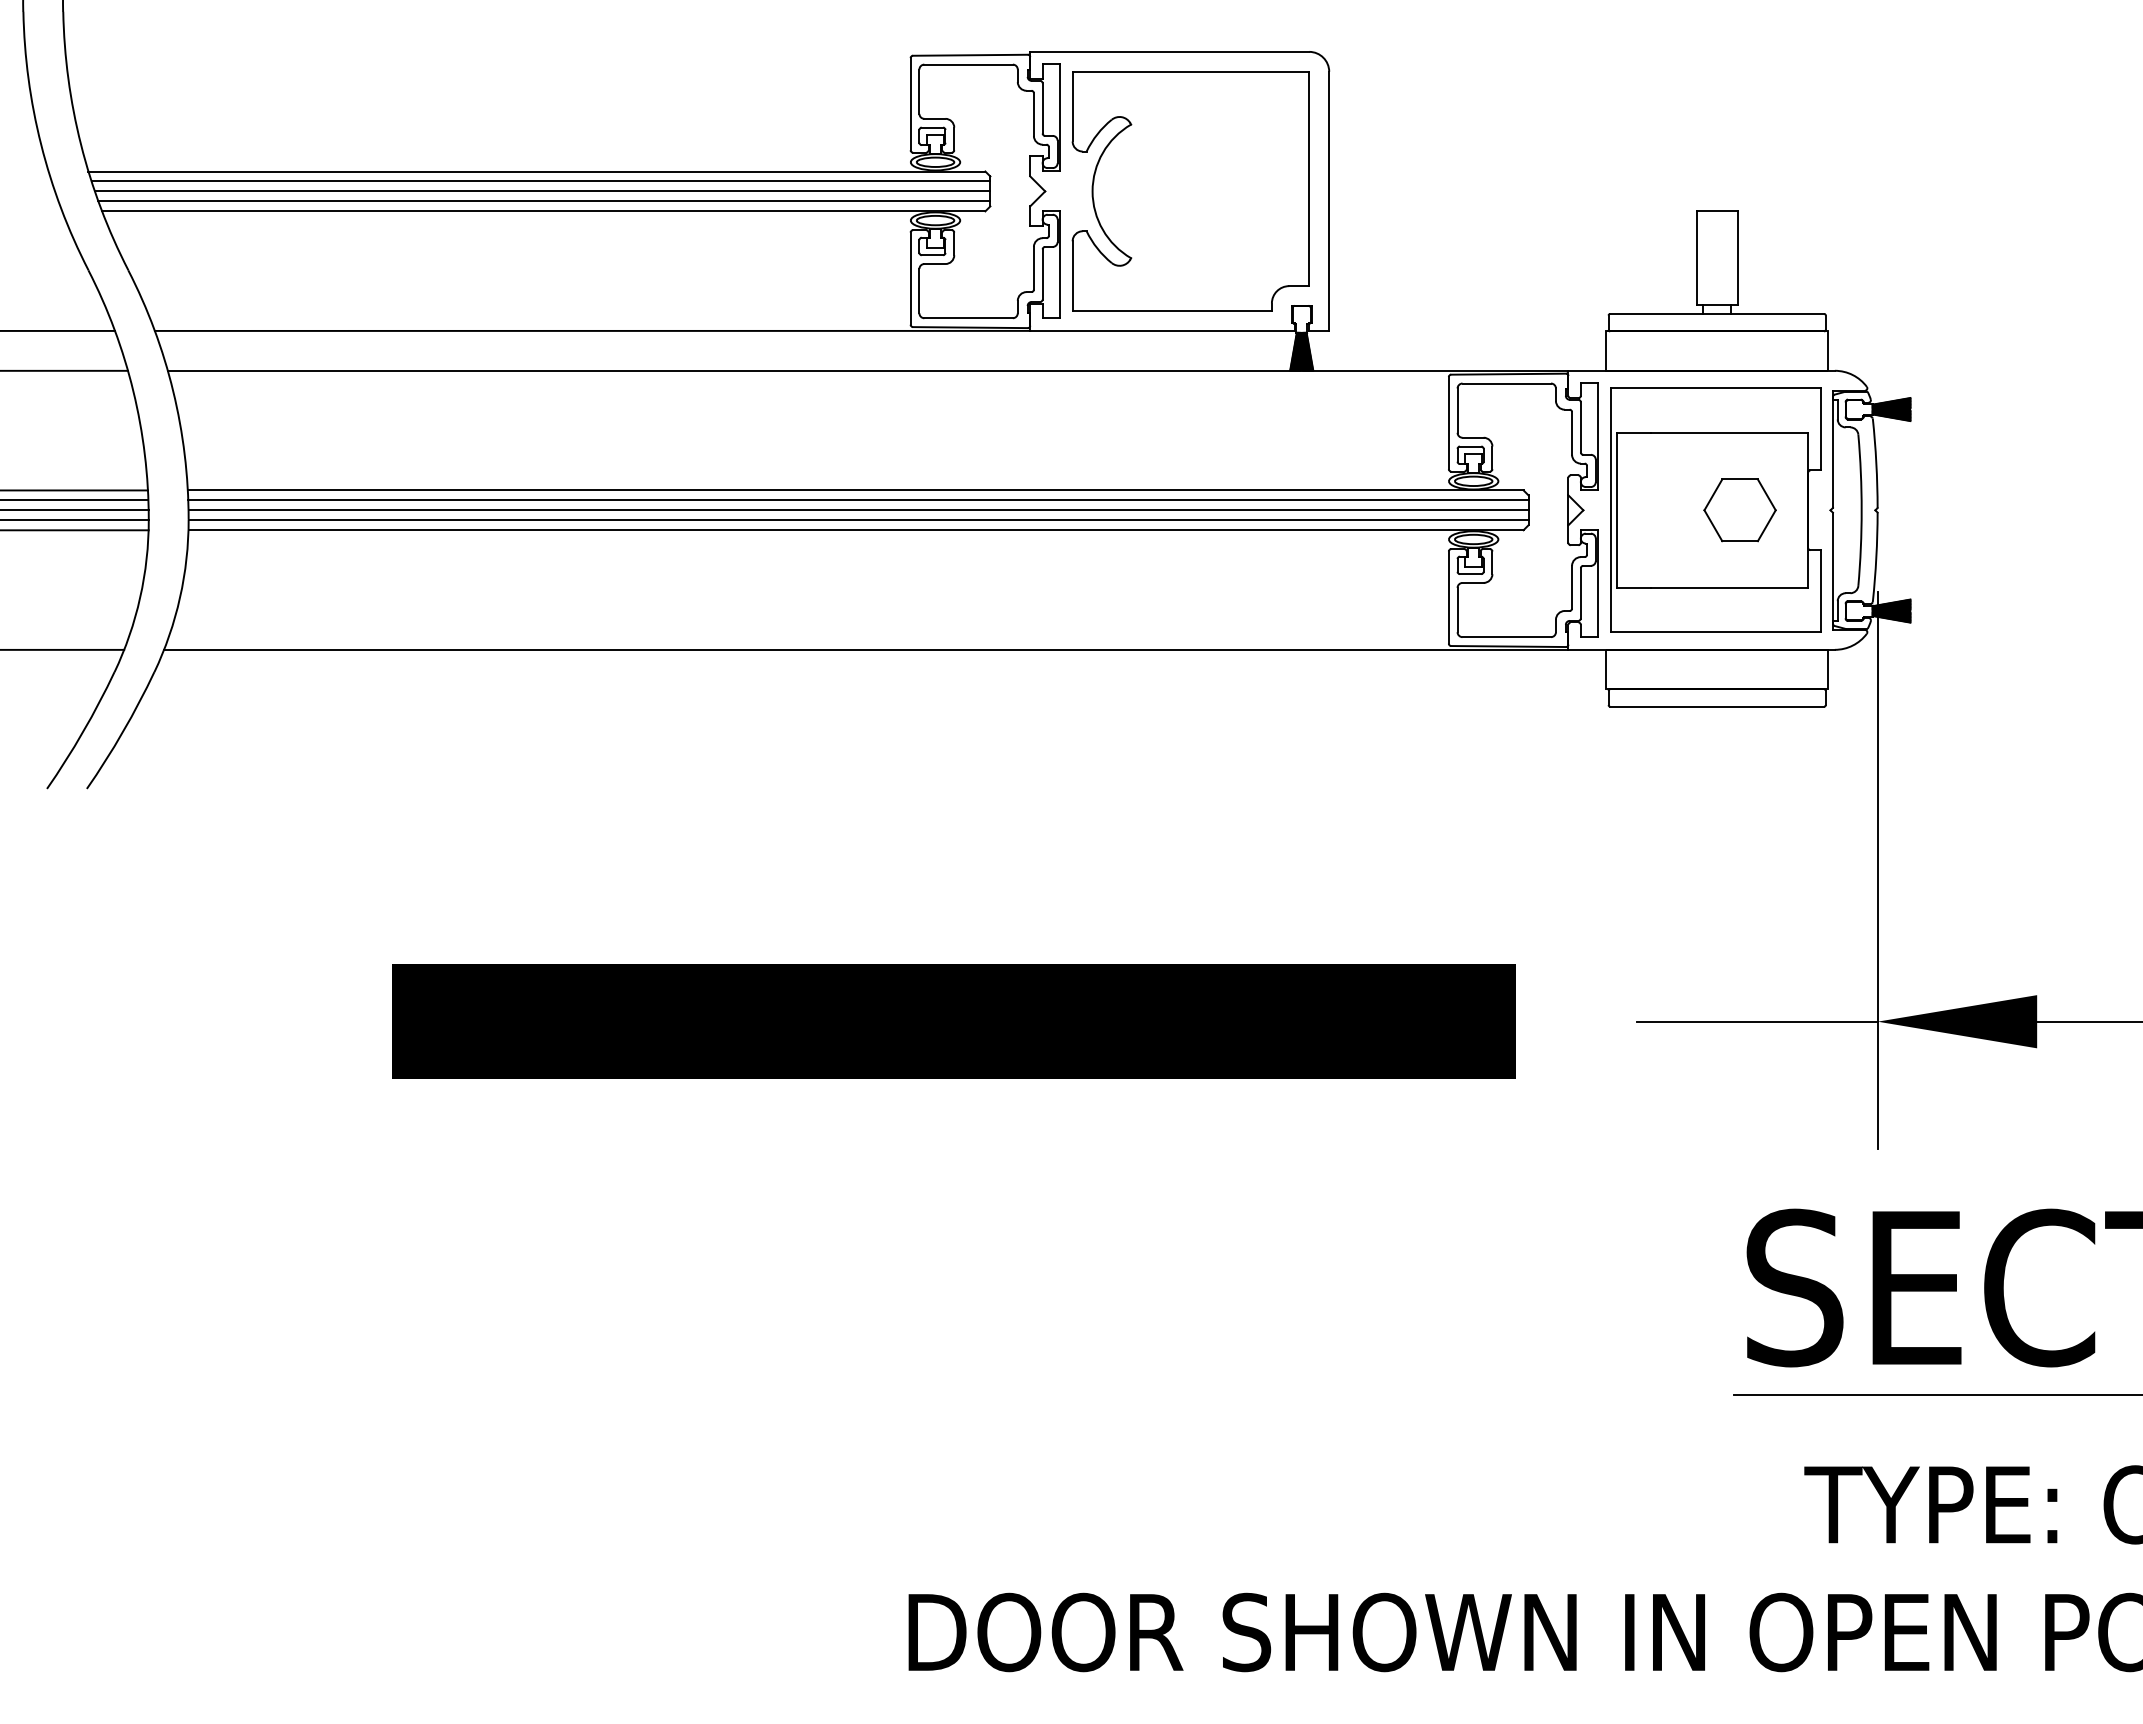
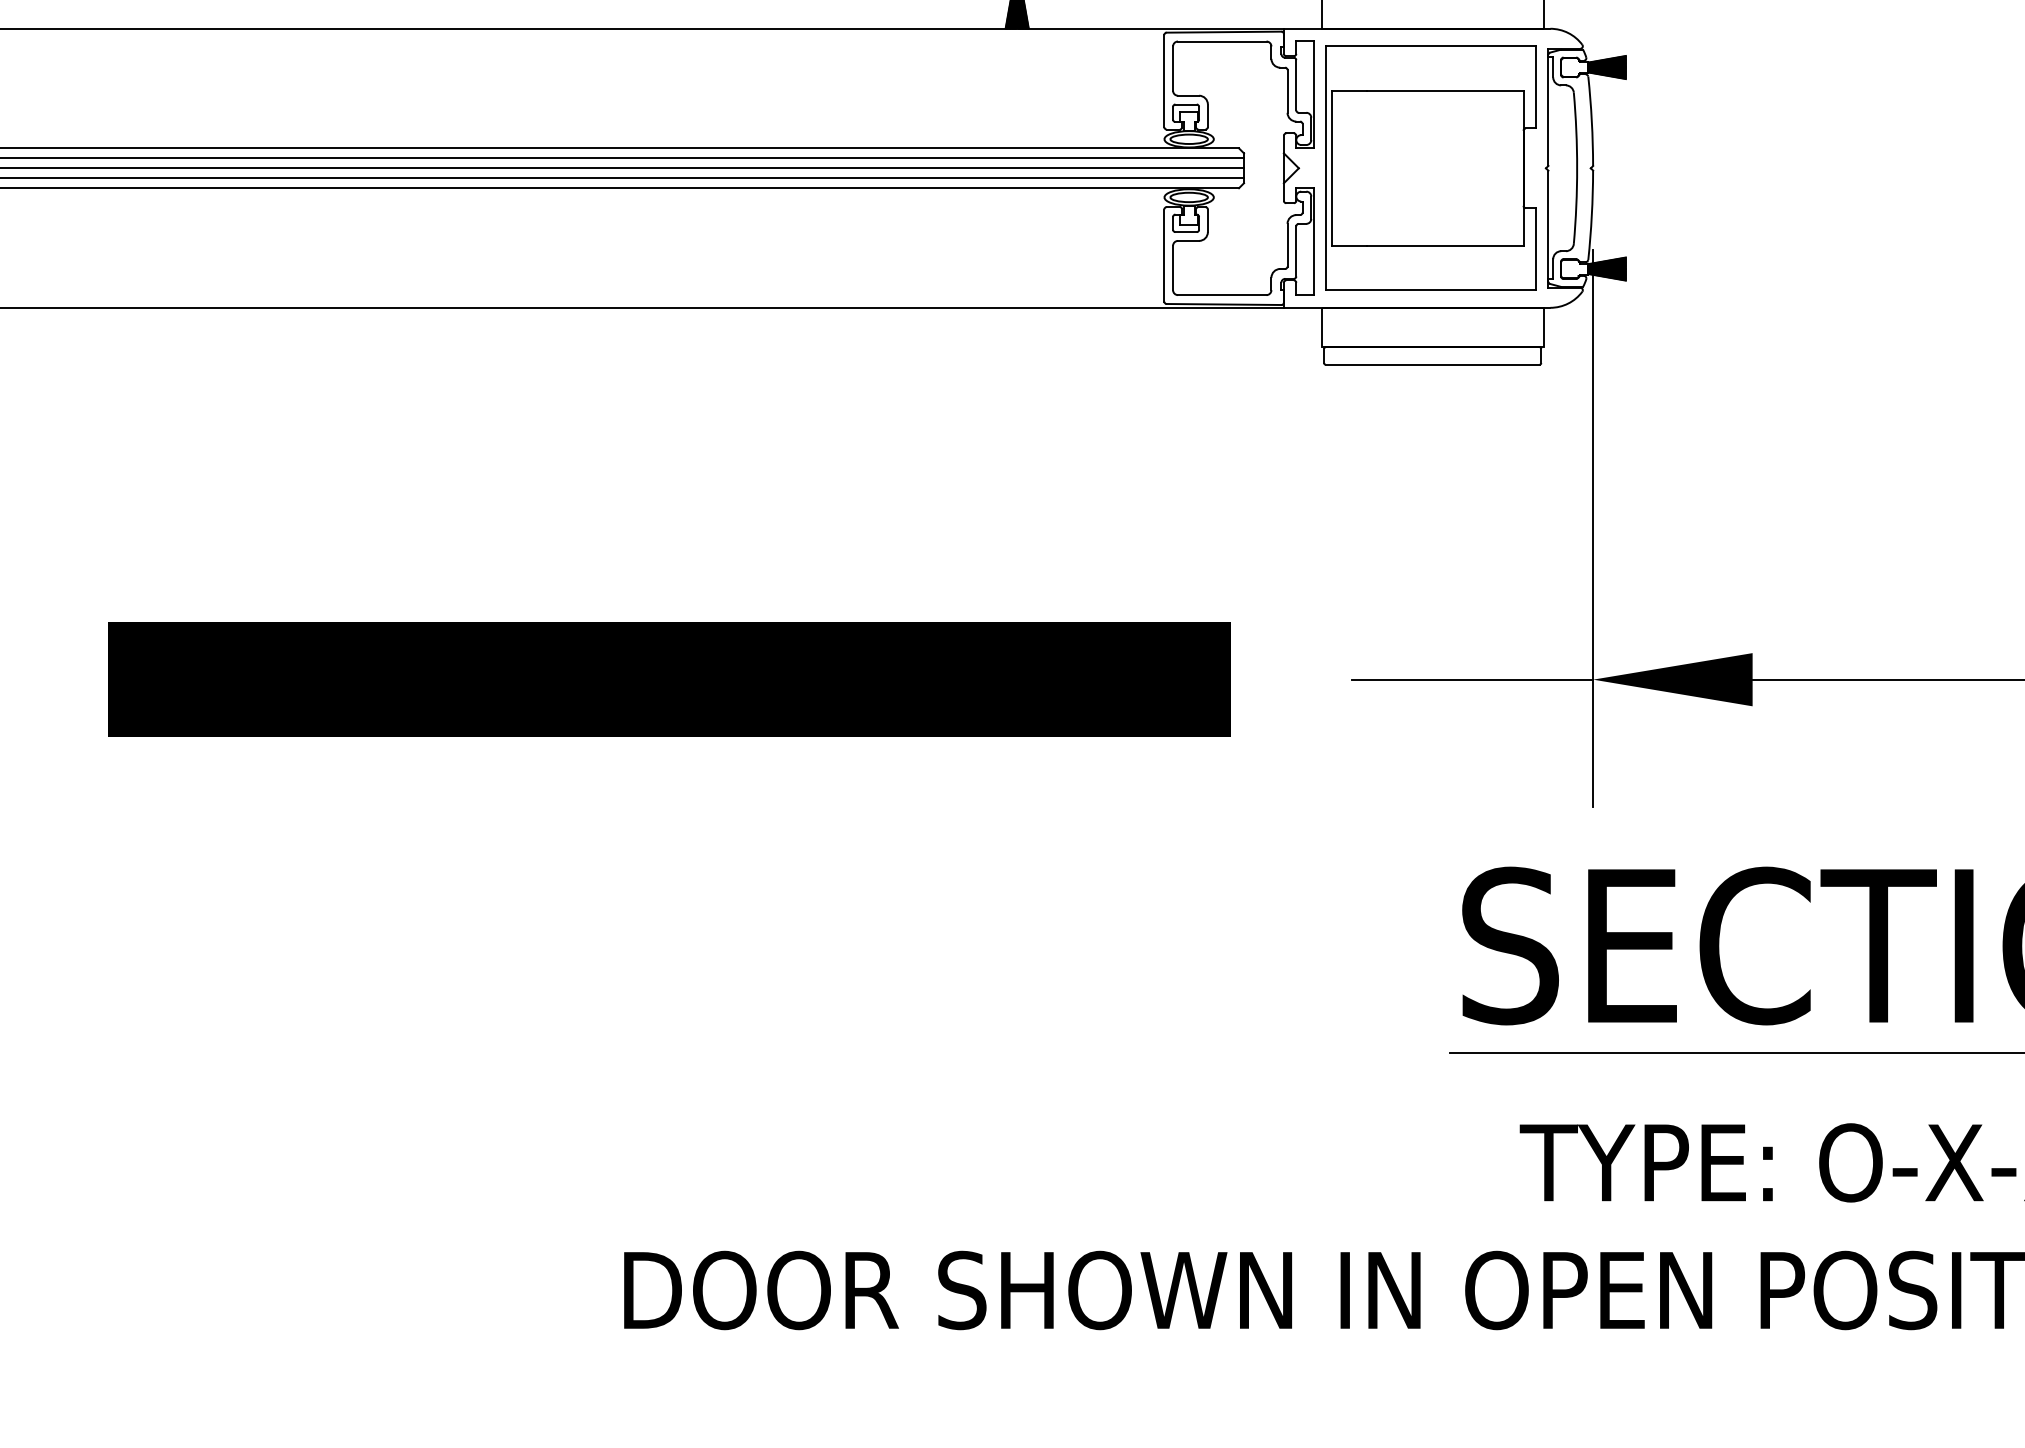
part: (1739, 510) -> (1454, 168), removed

